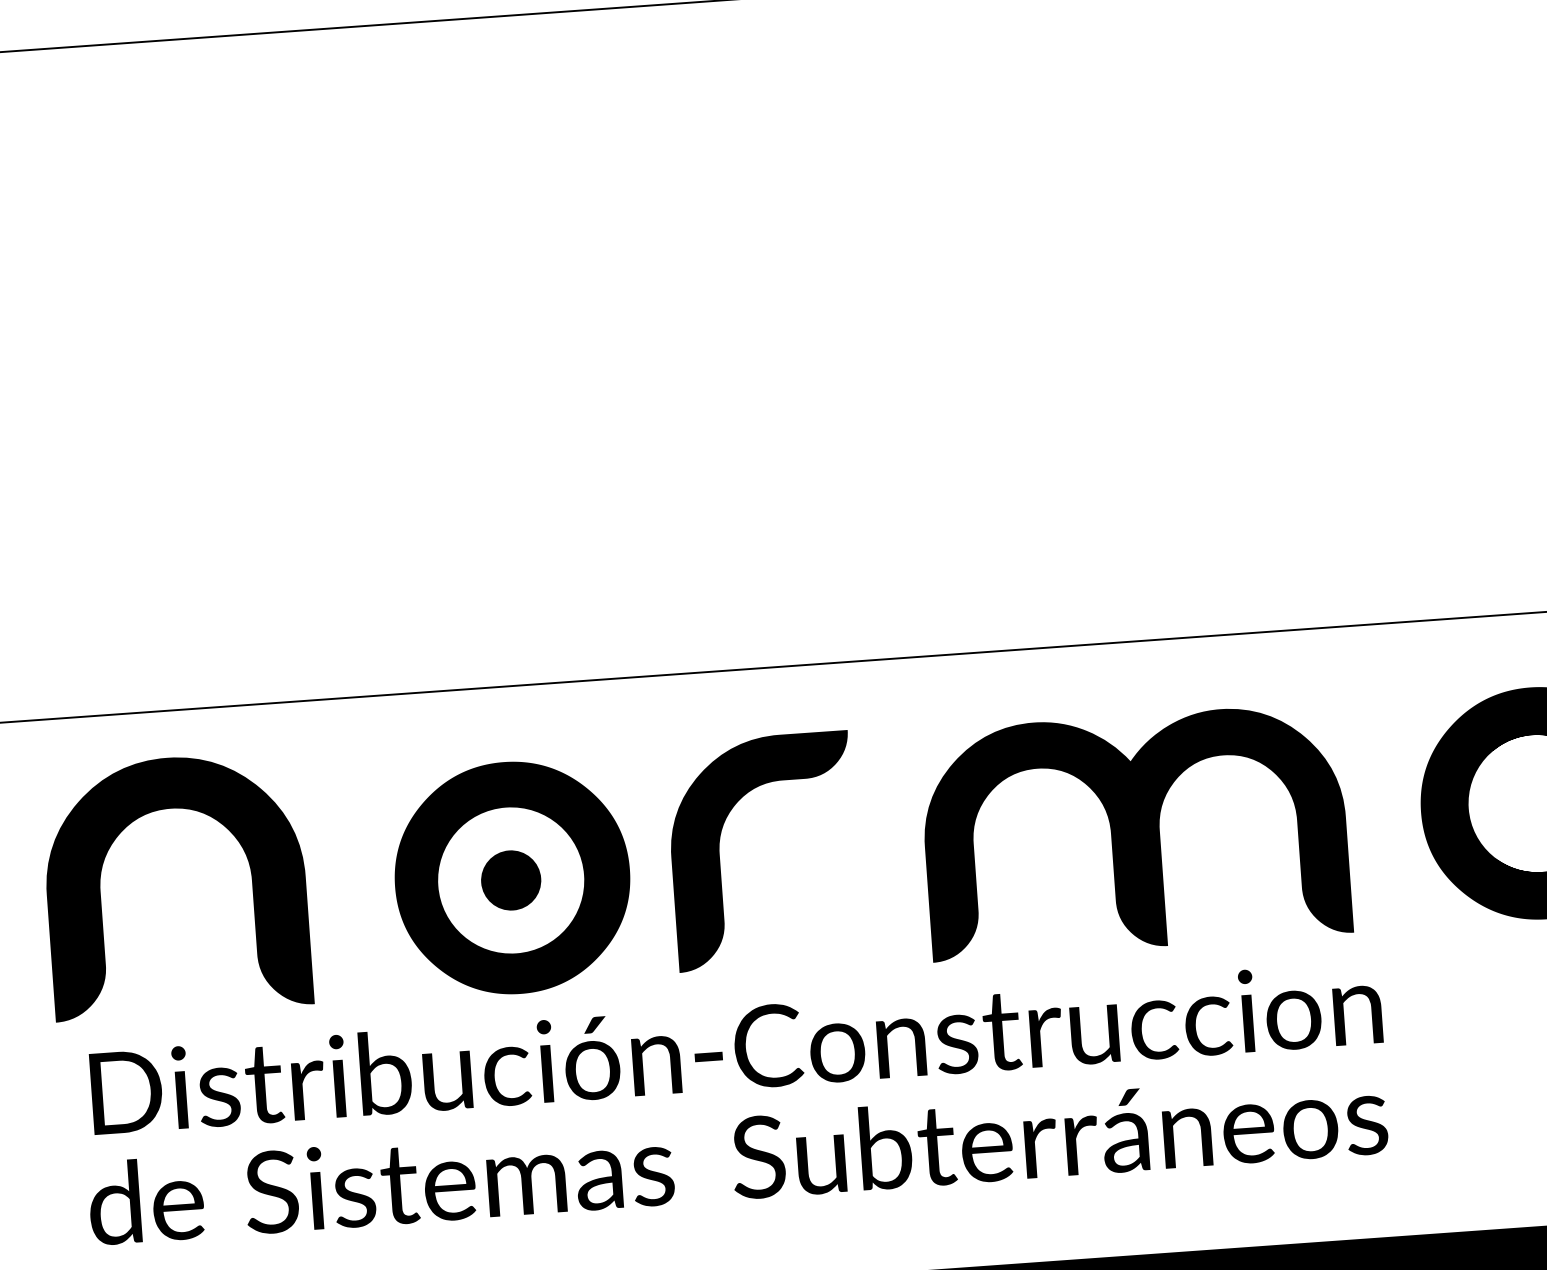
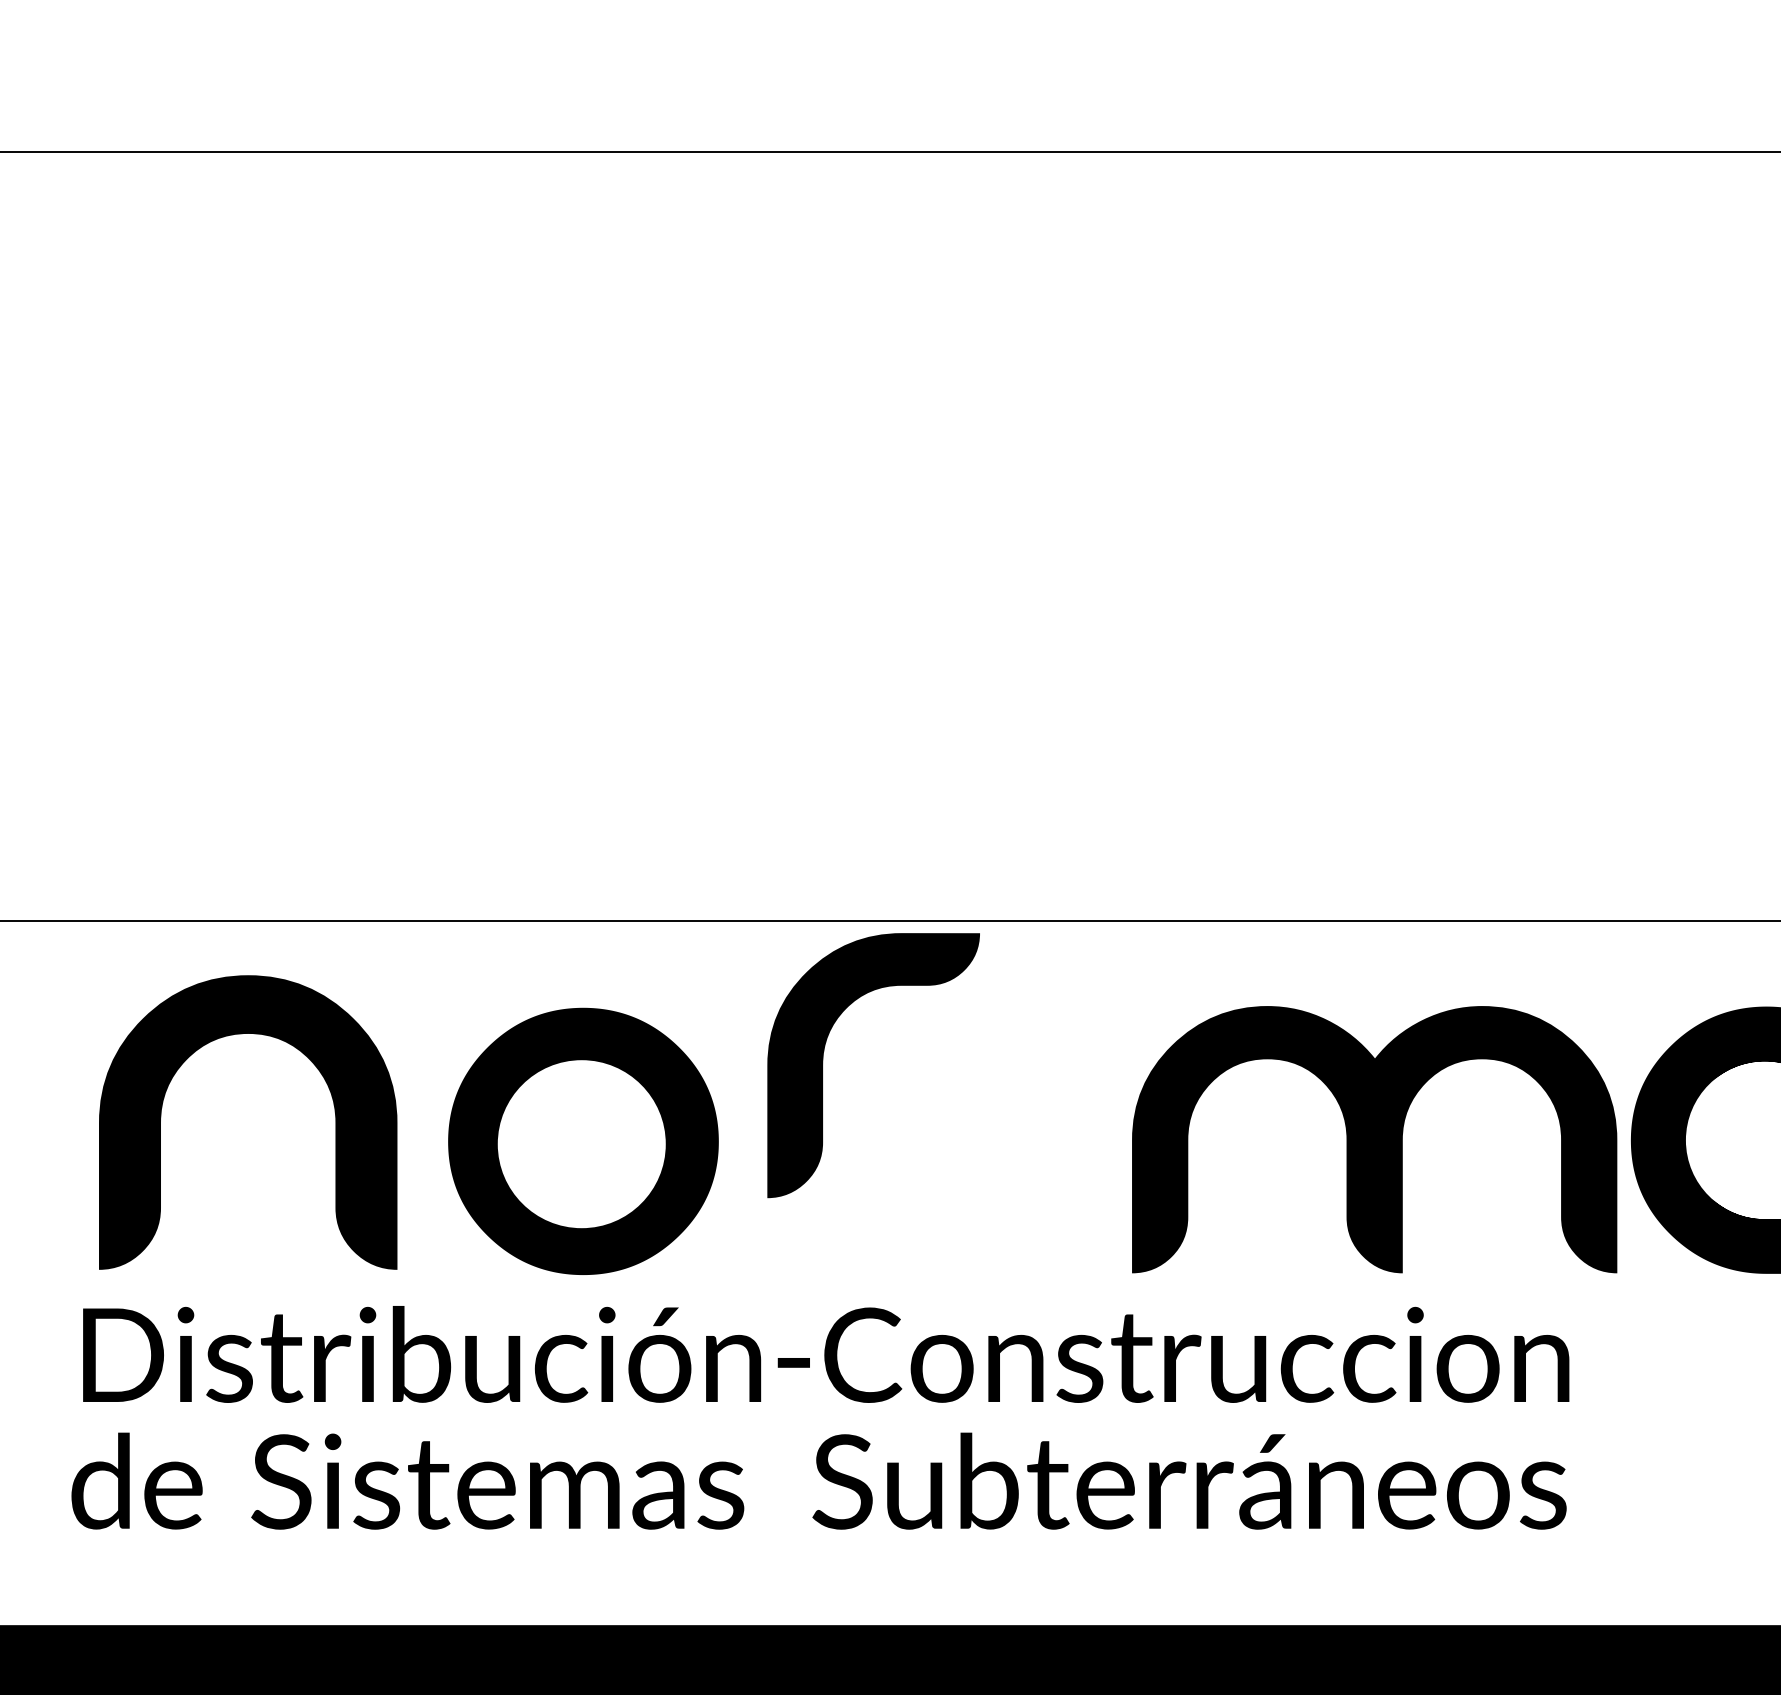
part: (1135, 831) -> (1374, 1139), moved
part: (719, 852) -> (823, 1063), moved
part: (250, 871) -> (334, 1112), moved
fill: (510, 879) -> (581, 1143), removed

